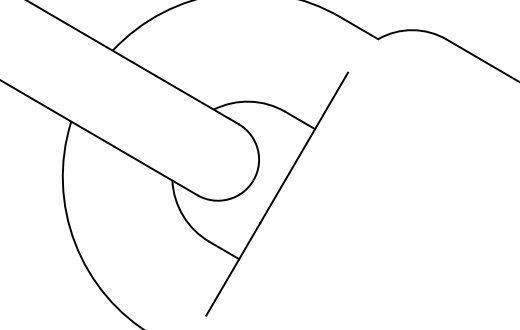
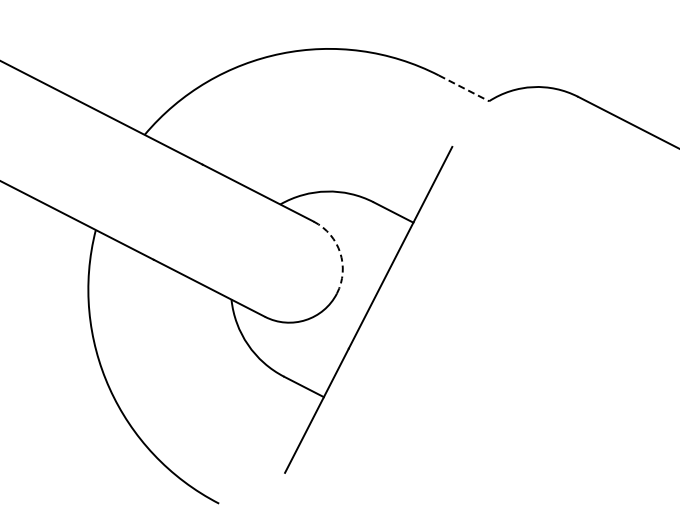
line: (359, 28) -> (464, 88), solid -> dashed
arc: (257, 148) -> (340, 252), solid -> dashed

